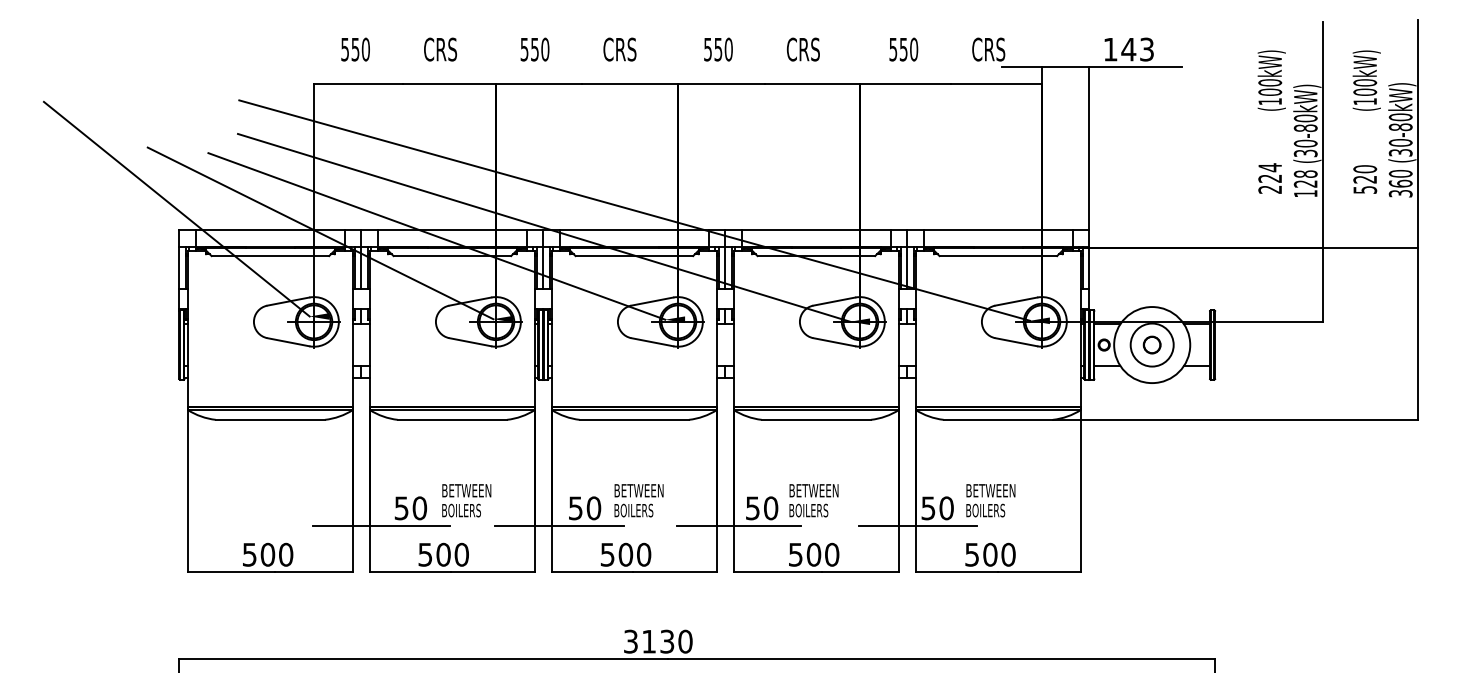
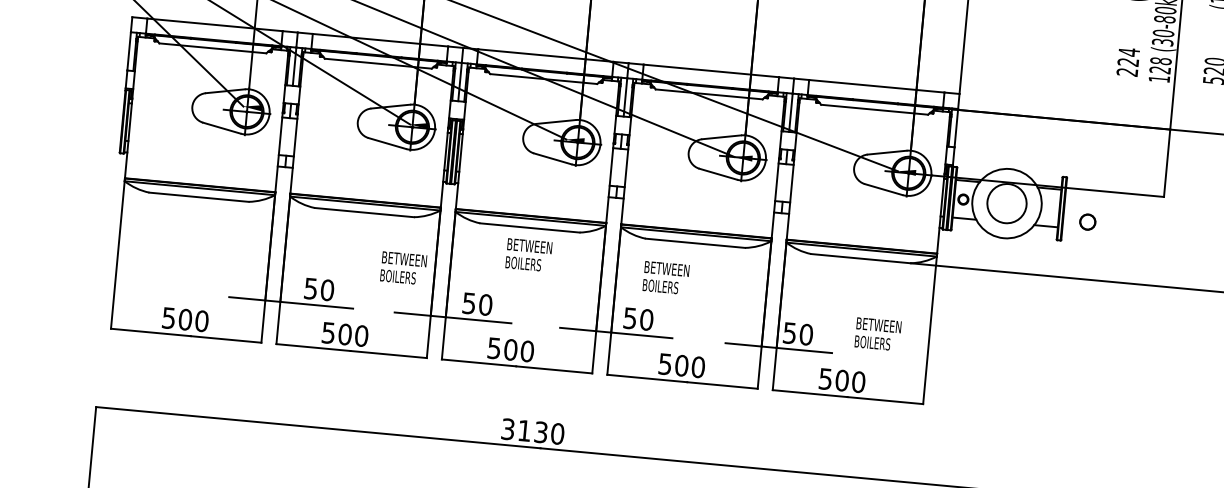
part: (1151, 344) -> (1087, 221), moved
text: (466, 500) -> (403, 268), moved
text: (638, 500) -> (528, 255), moved
text: (813, 500) -> (665, 277), moved
text: (990, 500) -> (877, 334), moved

